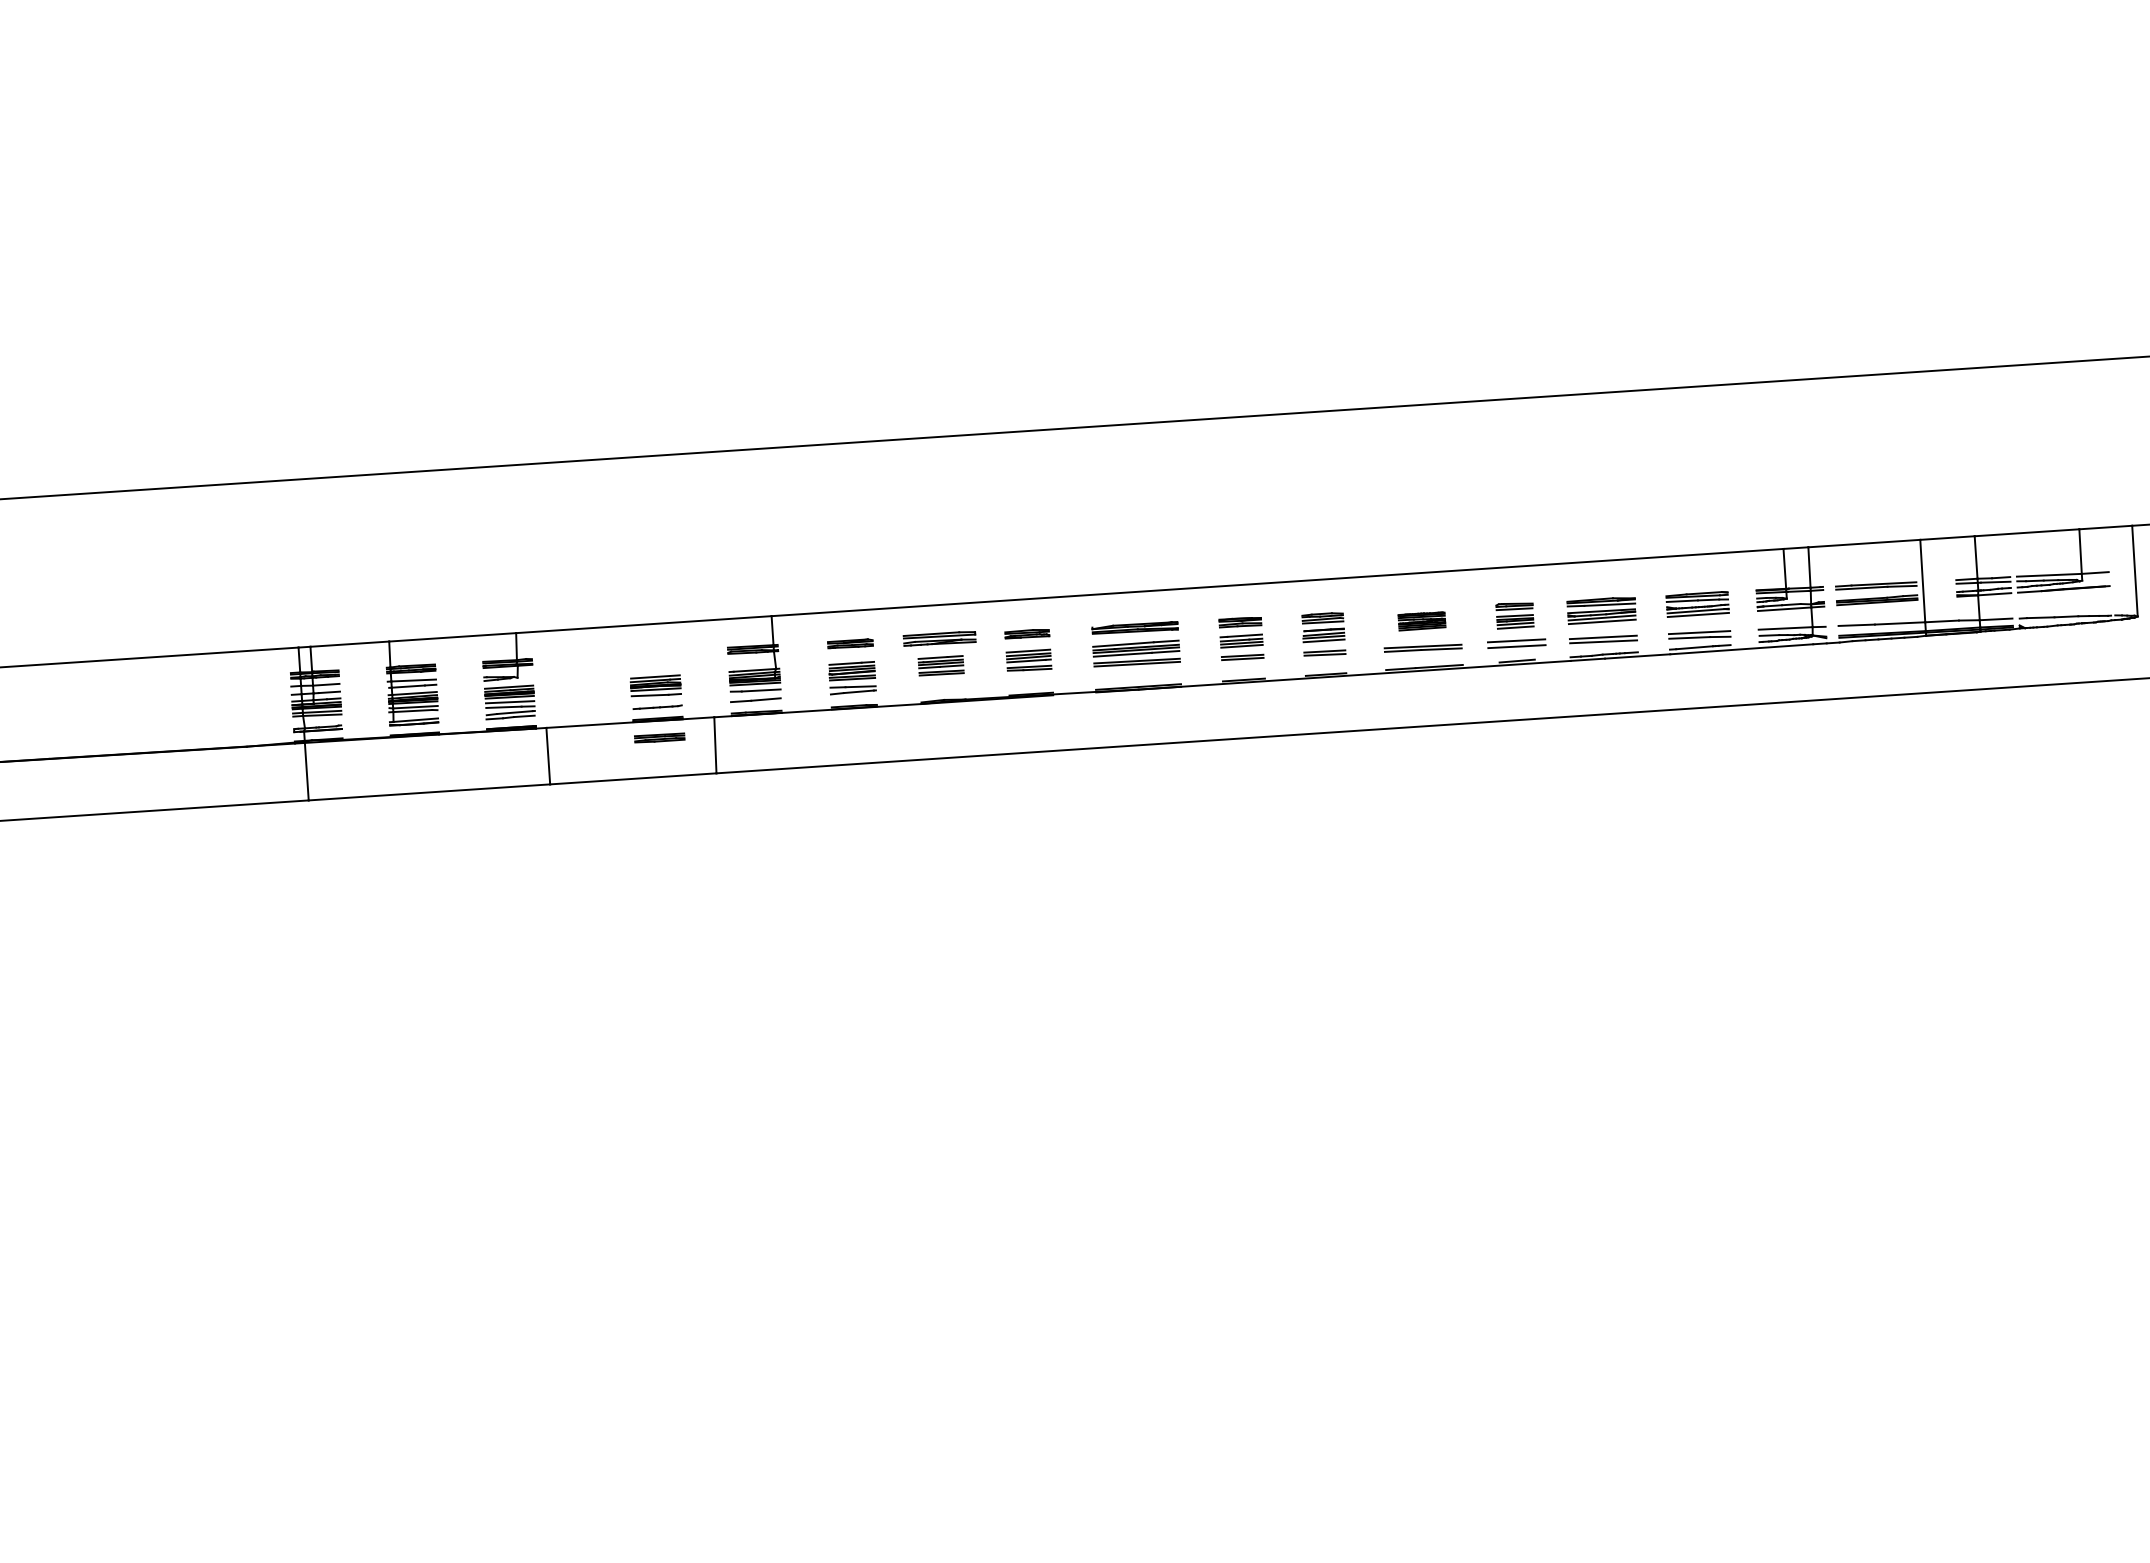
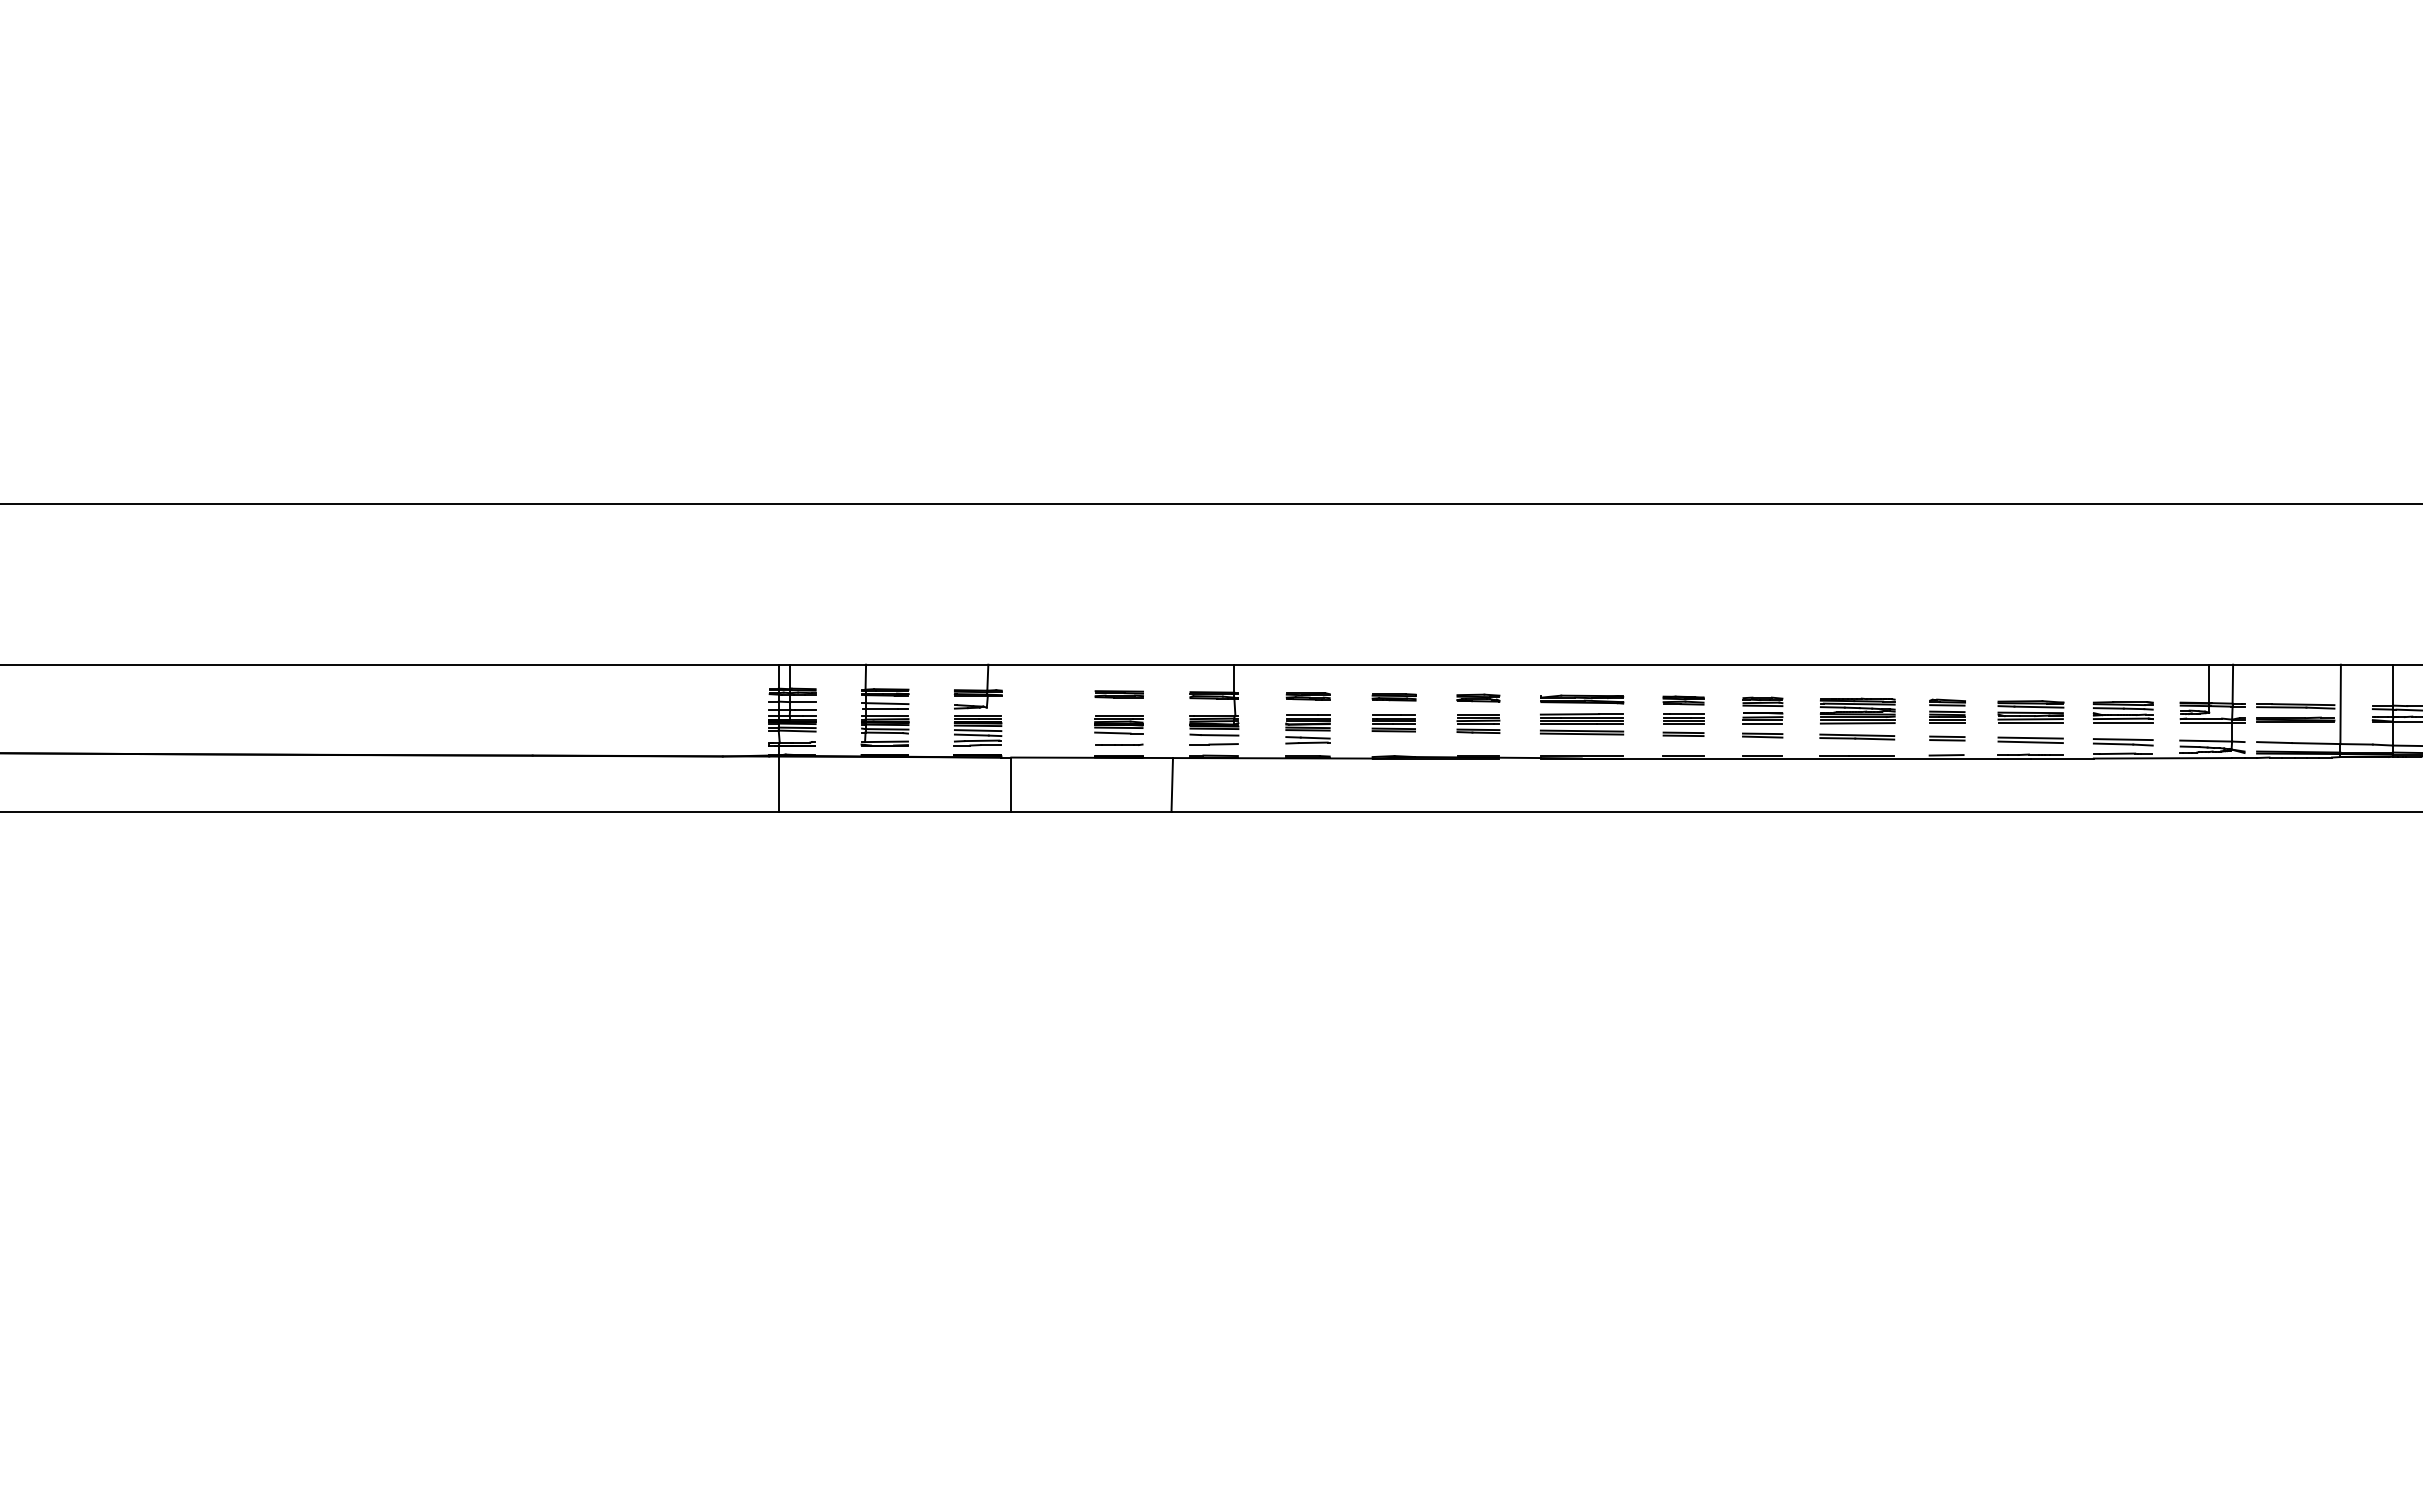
part: (1421, 620) -> (1857, 710), size x1.67
part: (939, 639) -> (1393, 697), size x0.62
part: (1516, 643) -> (1947, 738), size x0.62
part: (658, 738) -> (1118, 694), moved

